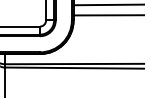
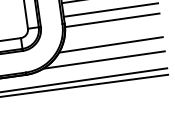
line: (108, 22) -> (111, 19), added
line: (105, 40) -> (111, 44), added
line: (98, 51) -> (103, 60), added

